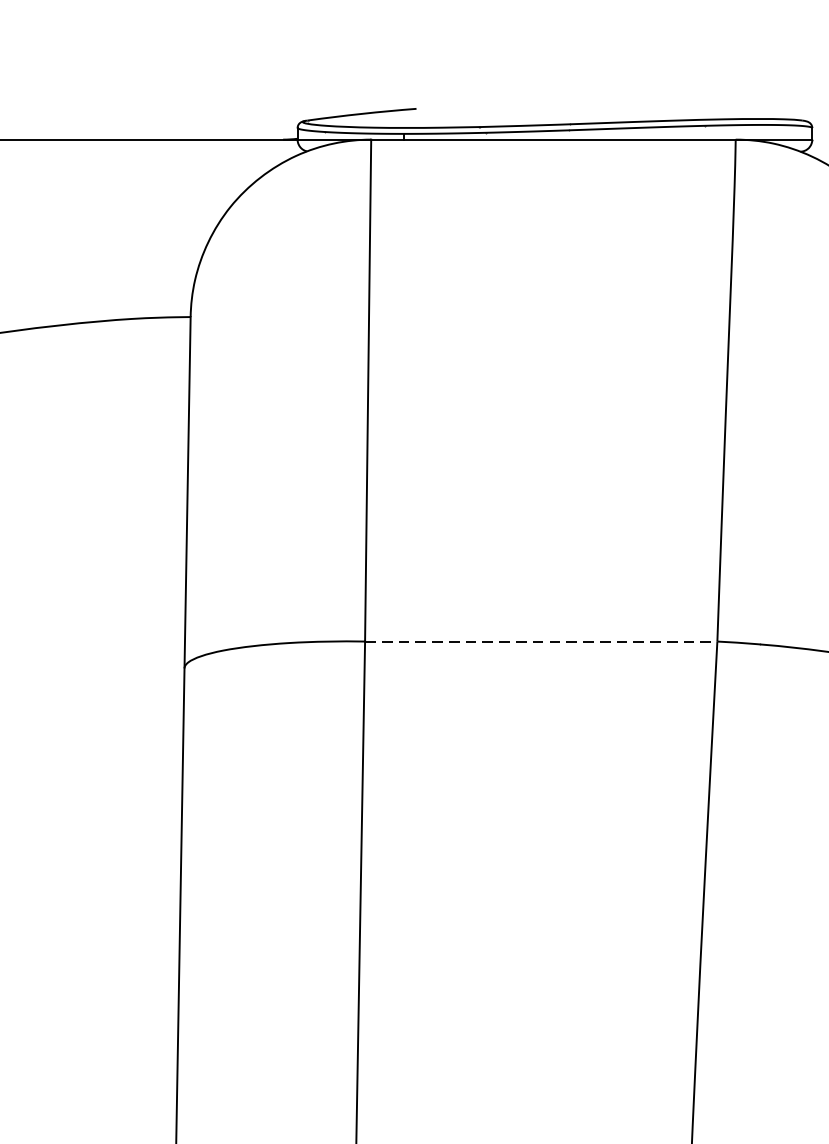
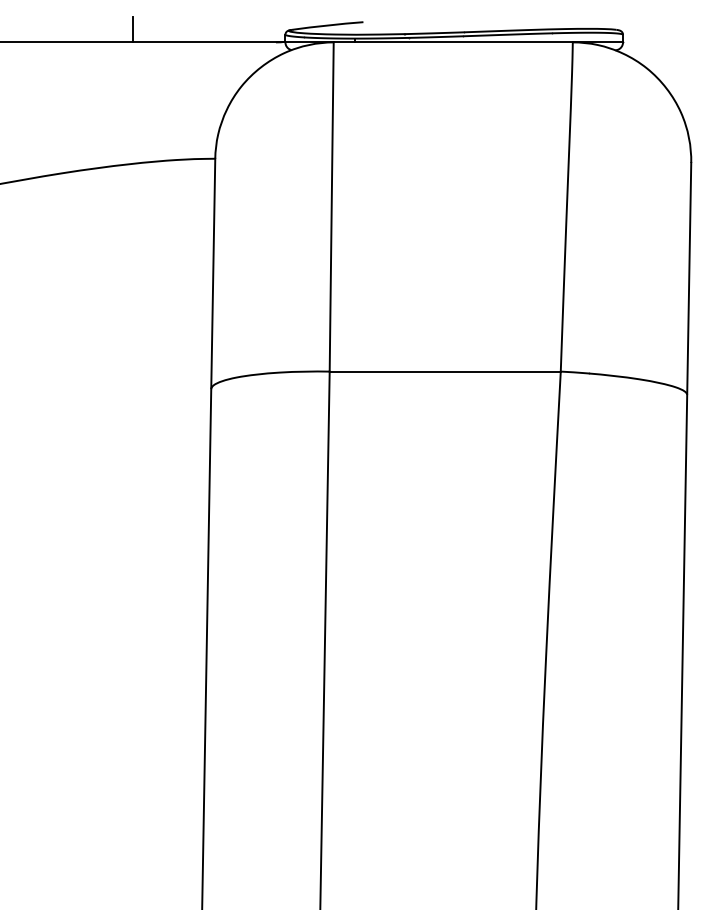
line: (65, 120) -> (133, 29), added
line: (541, 641) -> (445, 371), dashed -> solid

